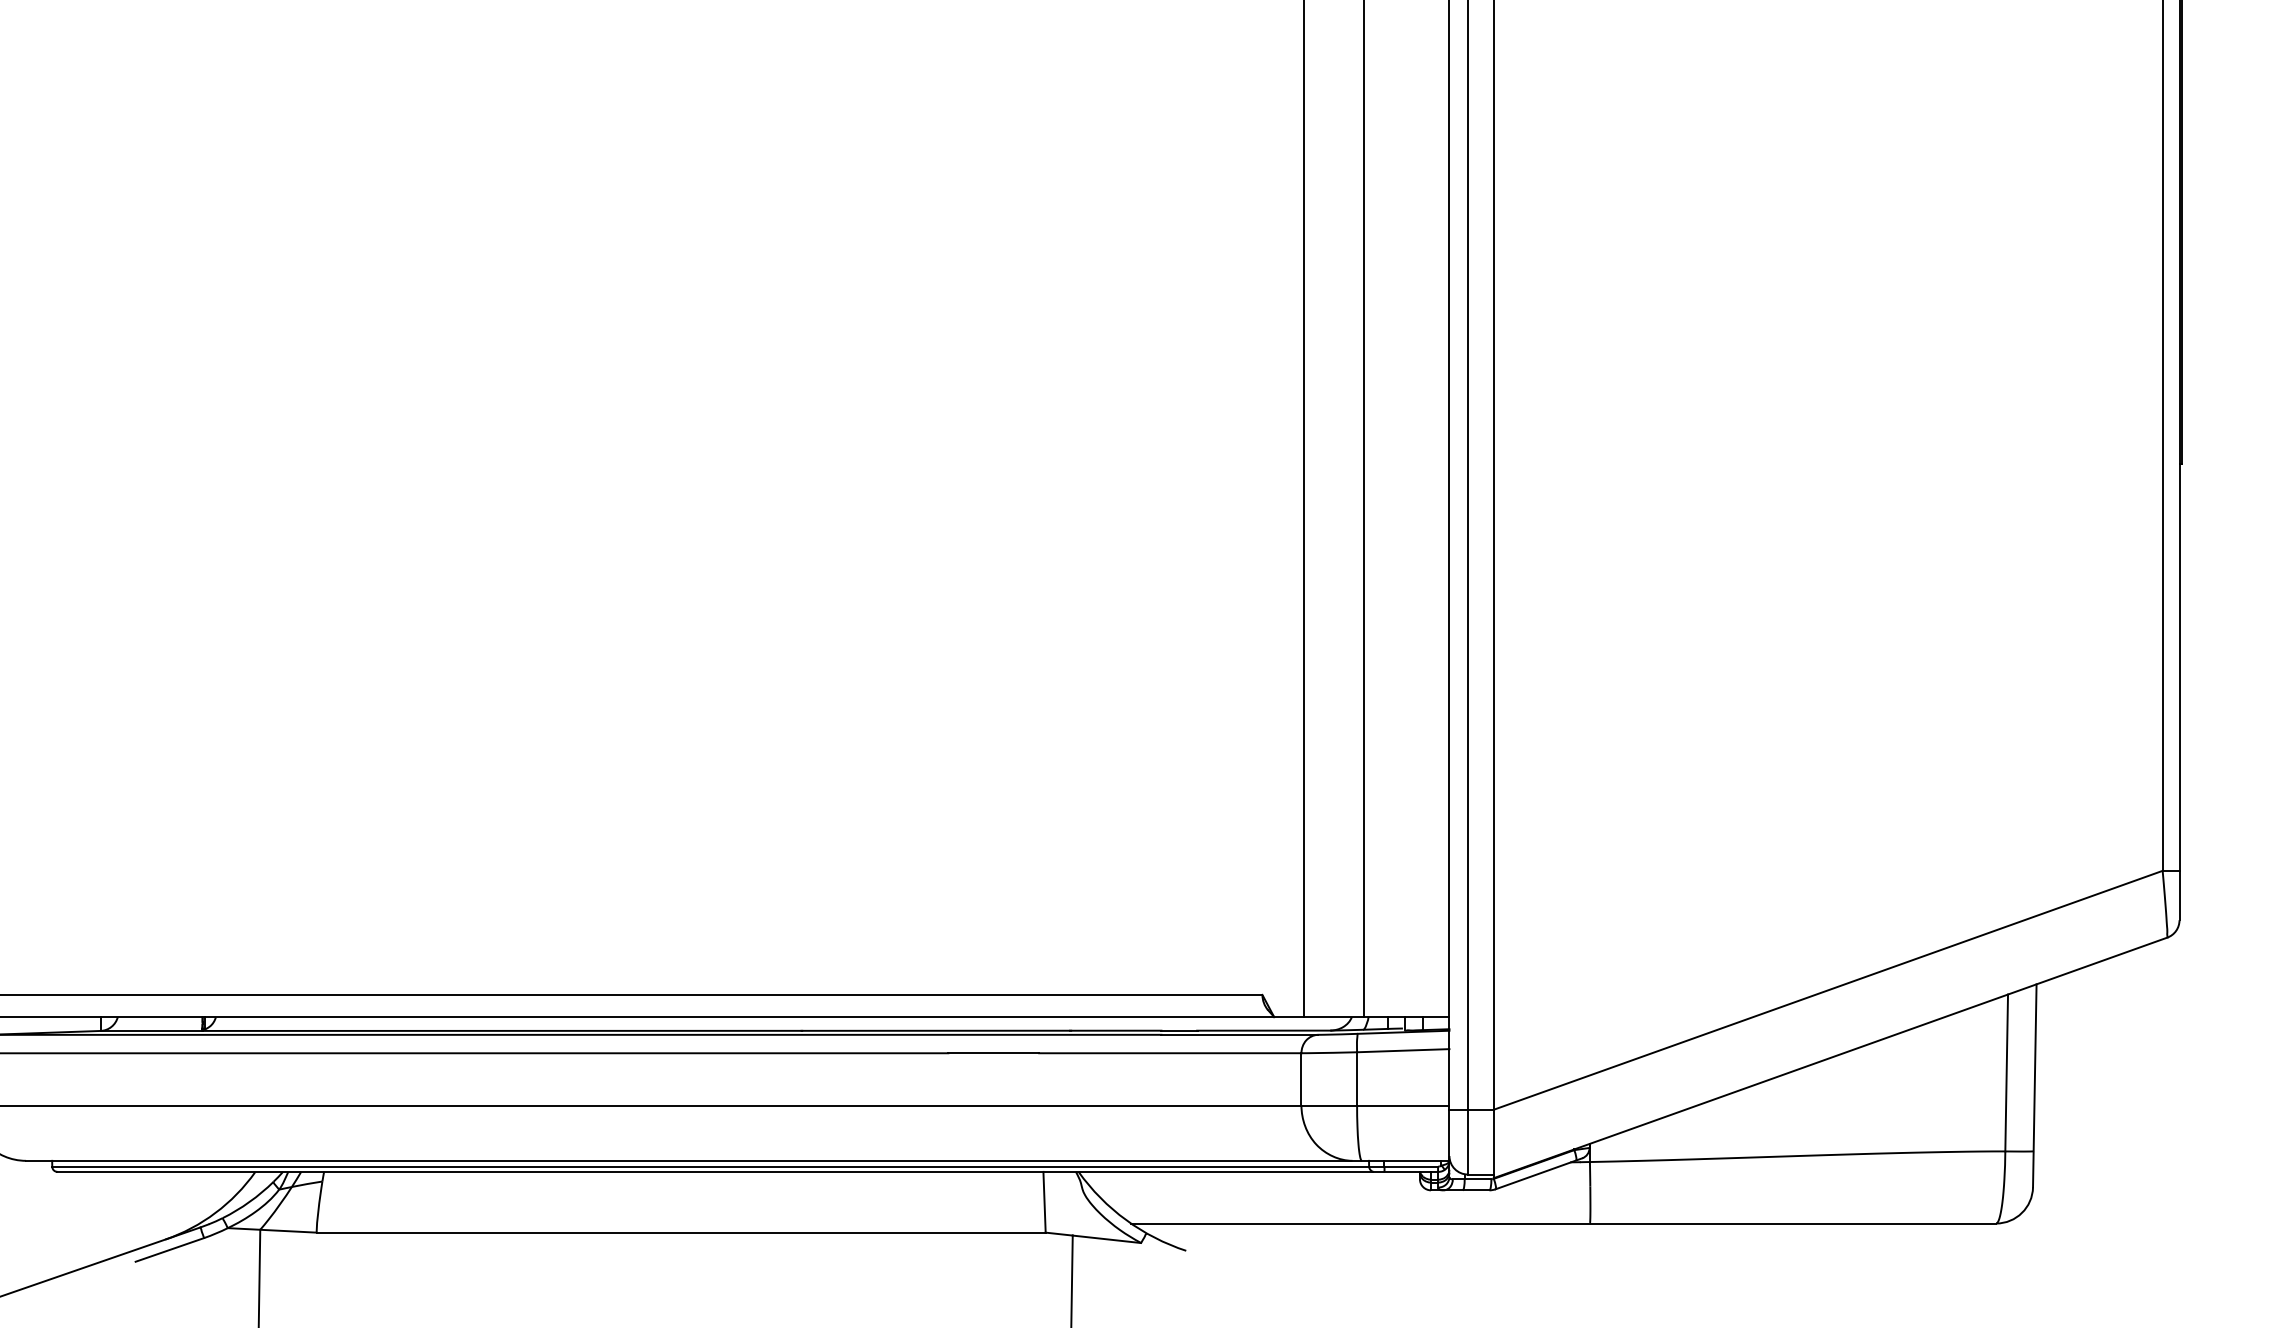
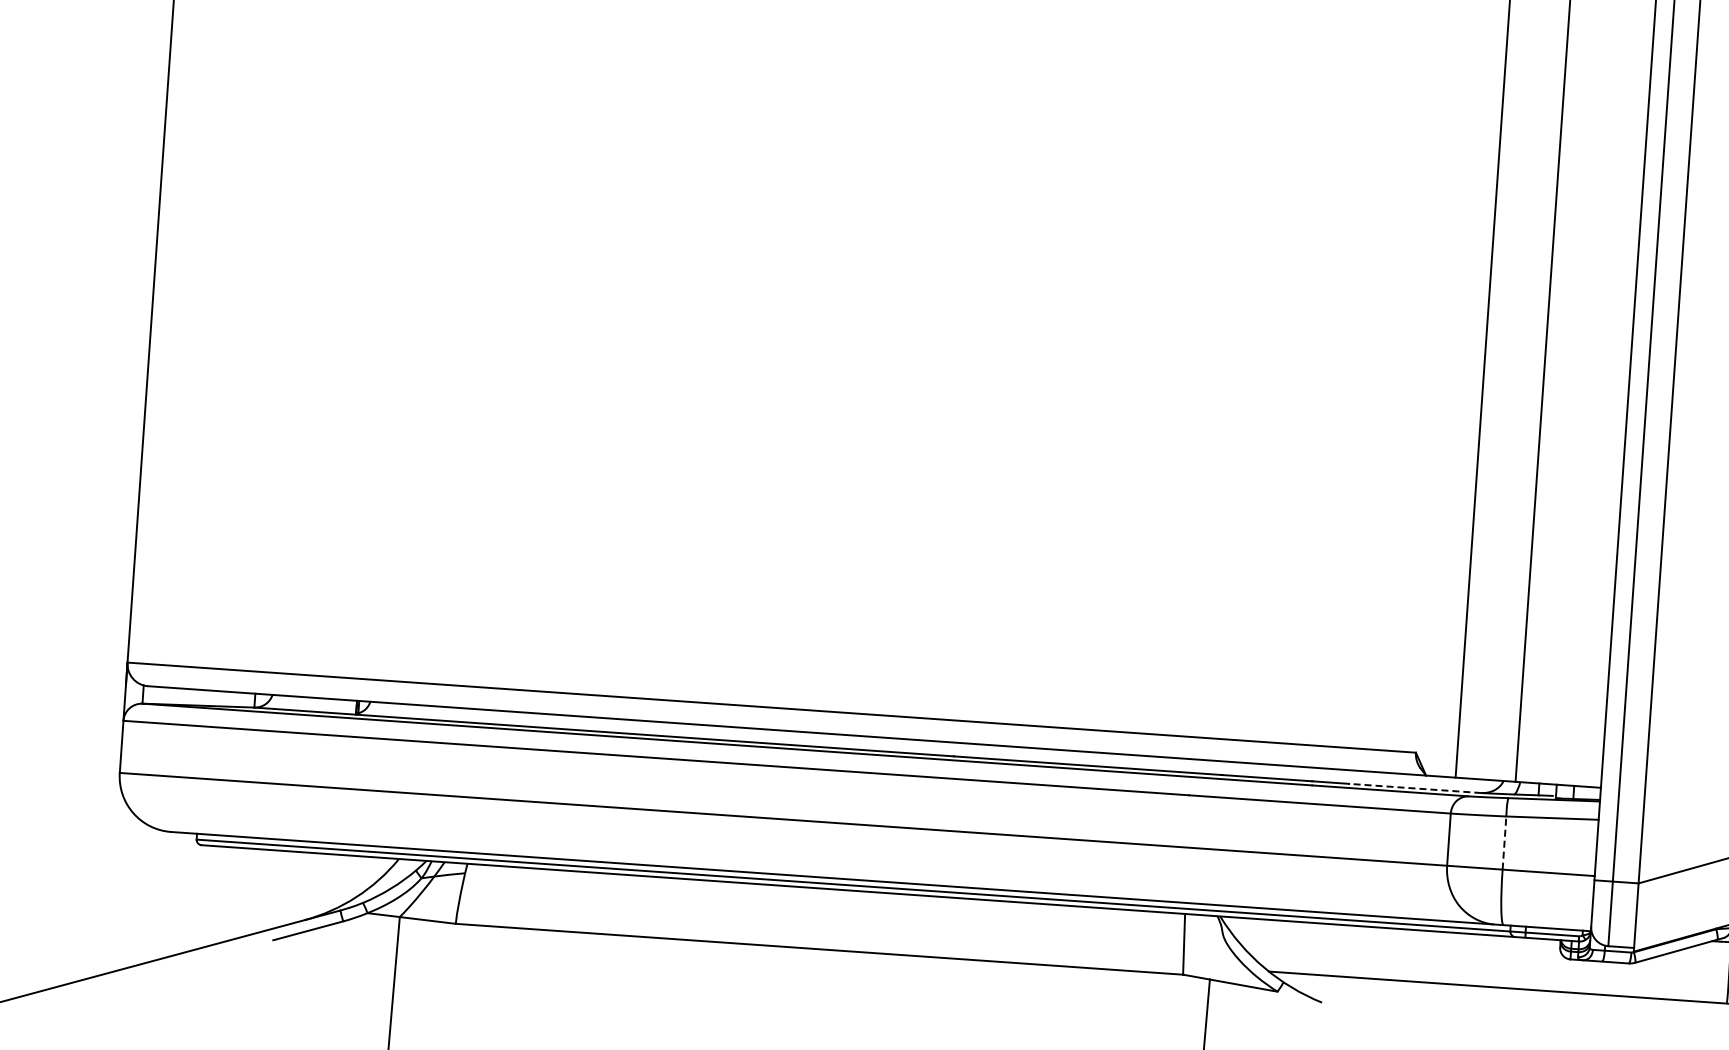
line: (1263, 1030) -> (1414, 788), solid -> dashed
line: (1357, 1078) -> (1504, 842), solid -> dashed

